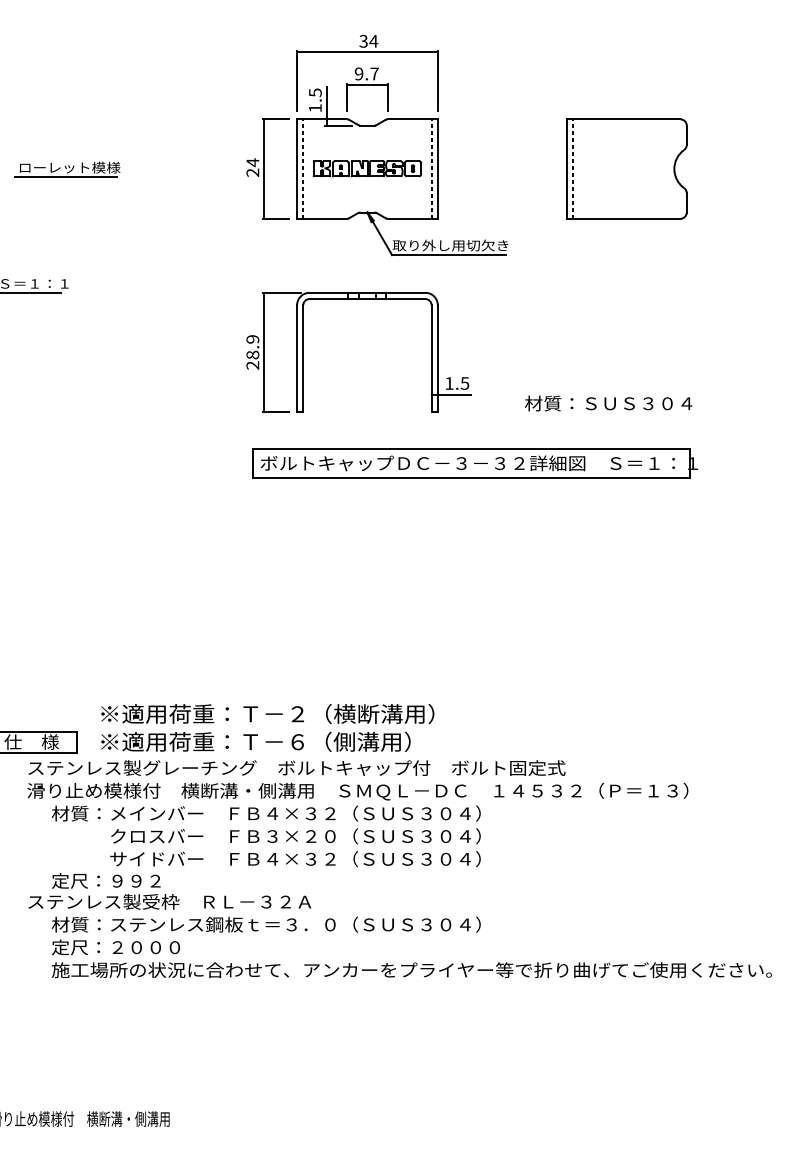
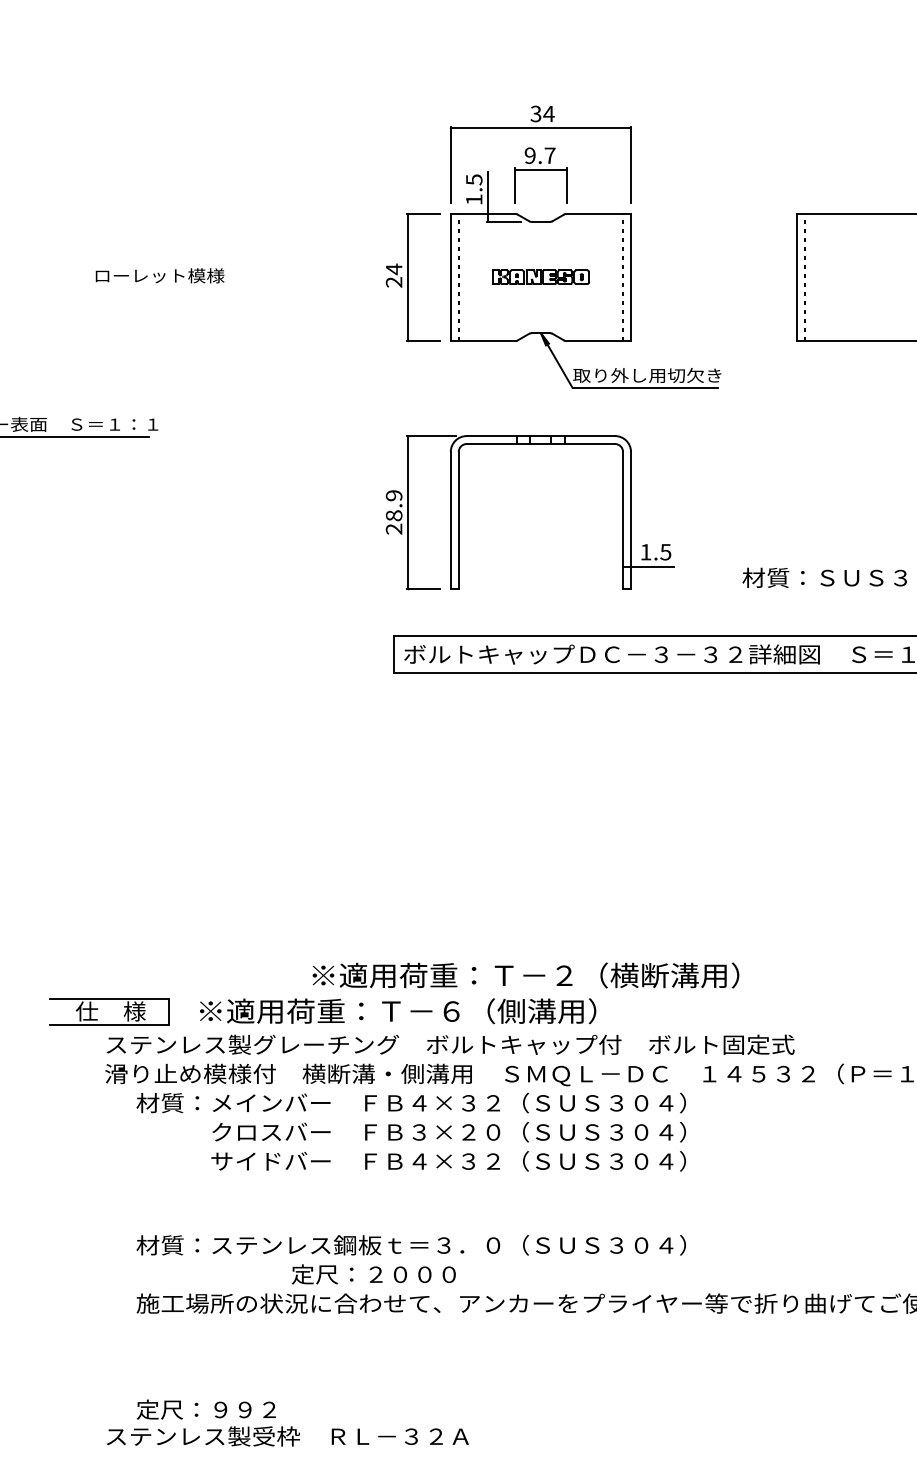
part: (367, 168) -> (540, 276), size x0.7
line: (65, 177) -> (154, 288), removed
text: (267, 713) -> (525, 974), moved
text: (169, 891) -> (287, 1423), moved
text: (115, 947) -> (373, 1274), moved

